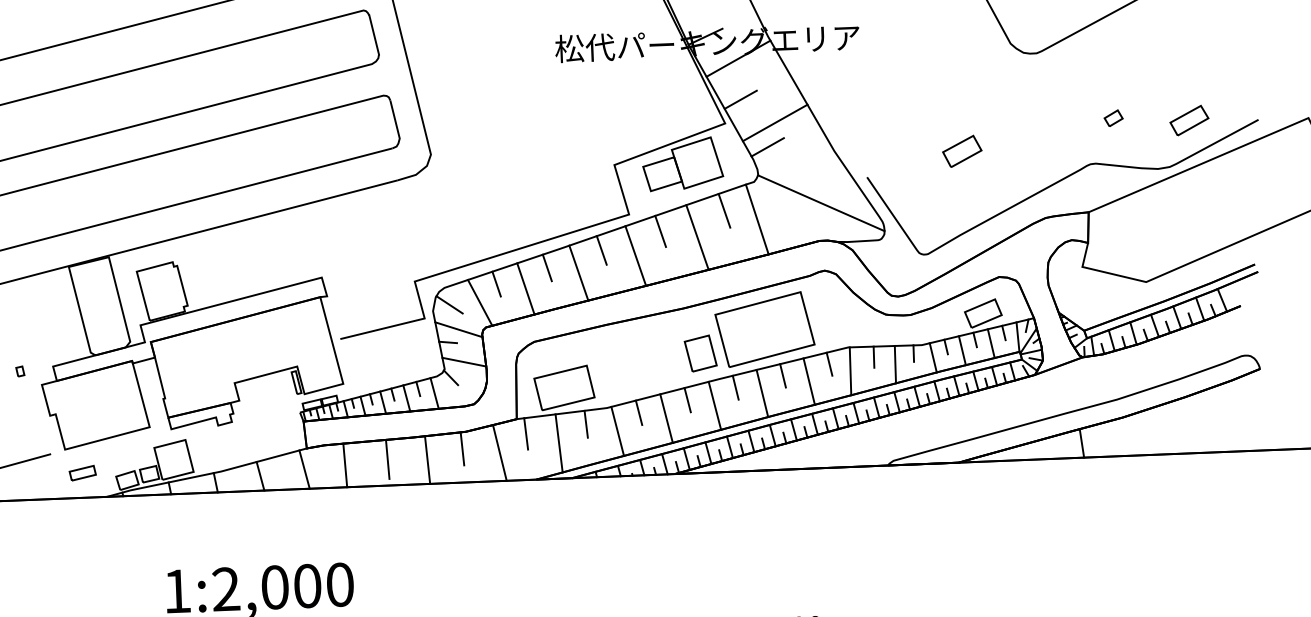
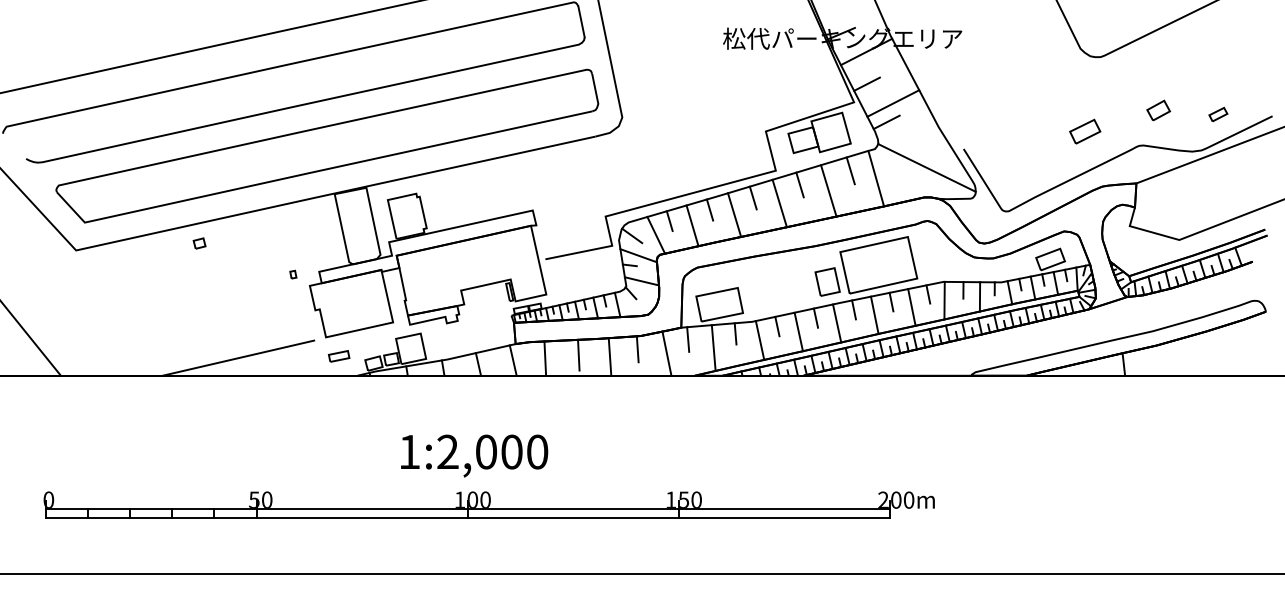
part: (1114, 118) -> (1159, 110), size x1.6
part: (1189, 120) -> (1218, 114), size x0.6
part: (962, 151) -> (1085, 131), moved

